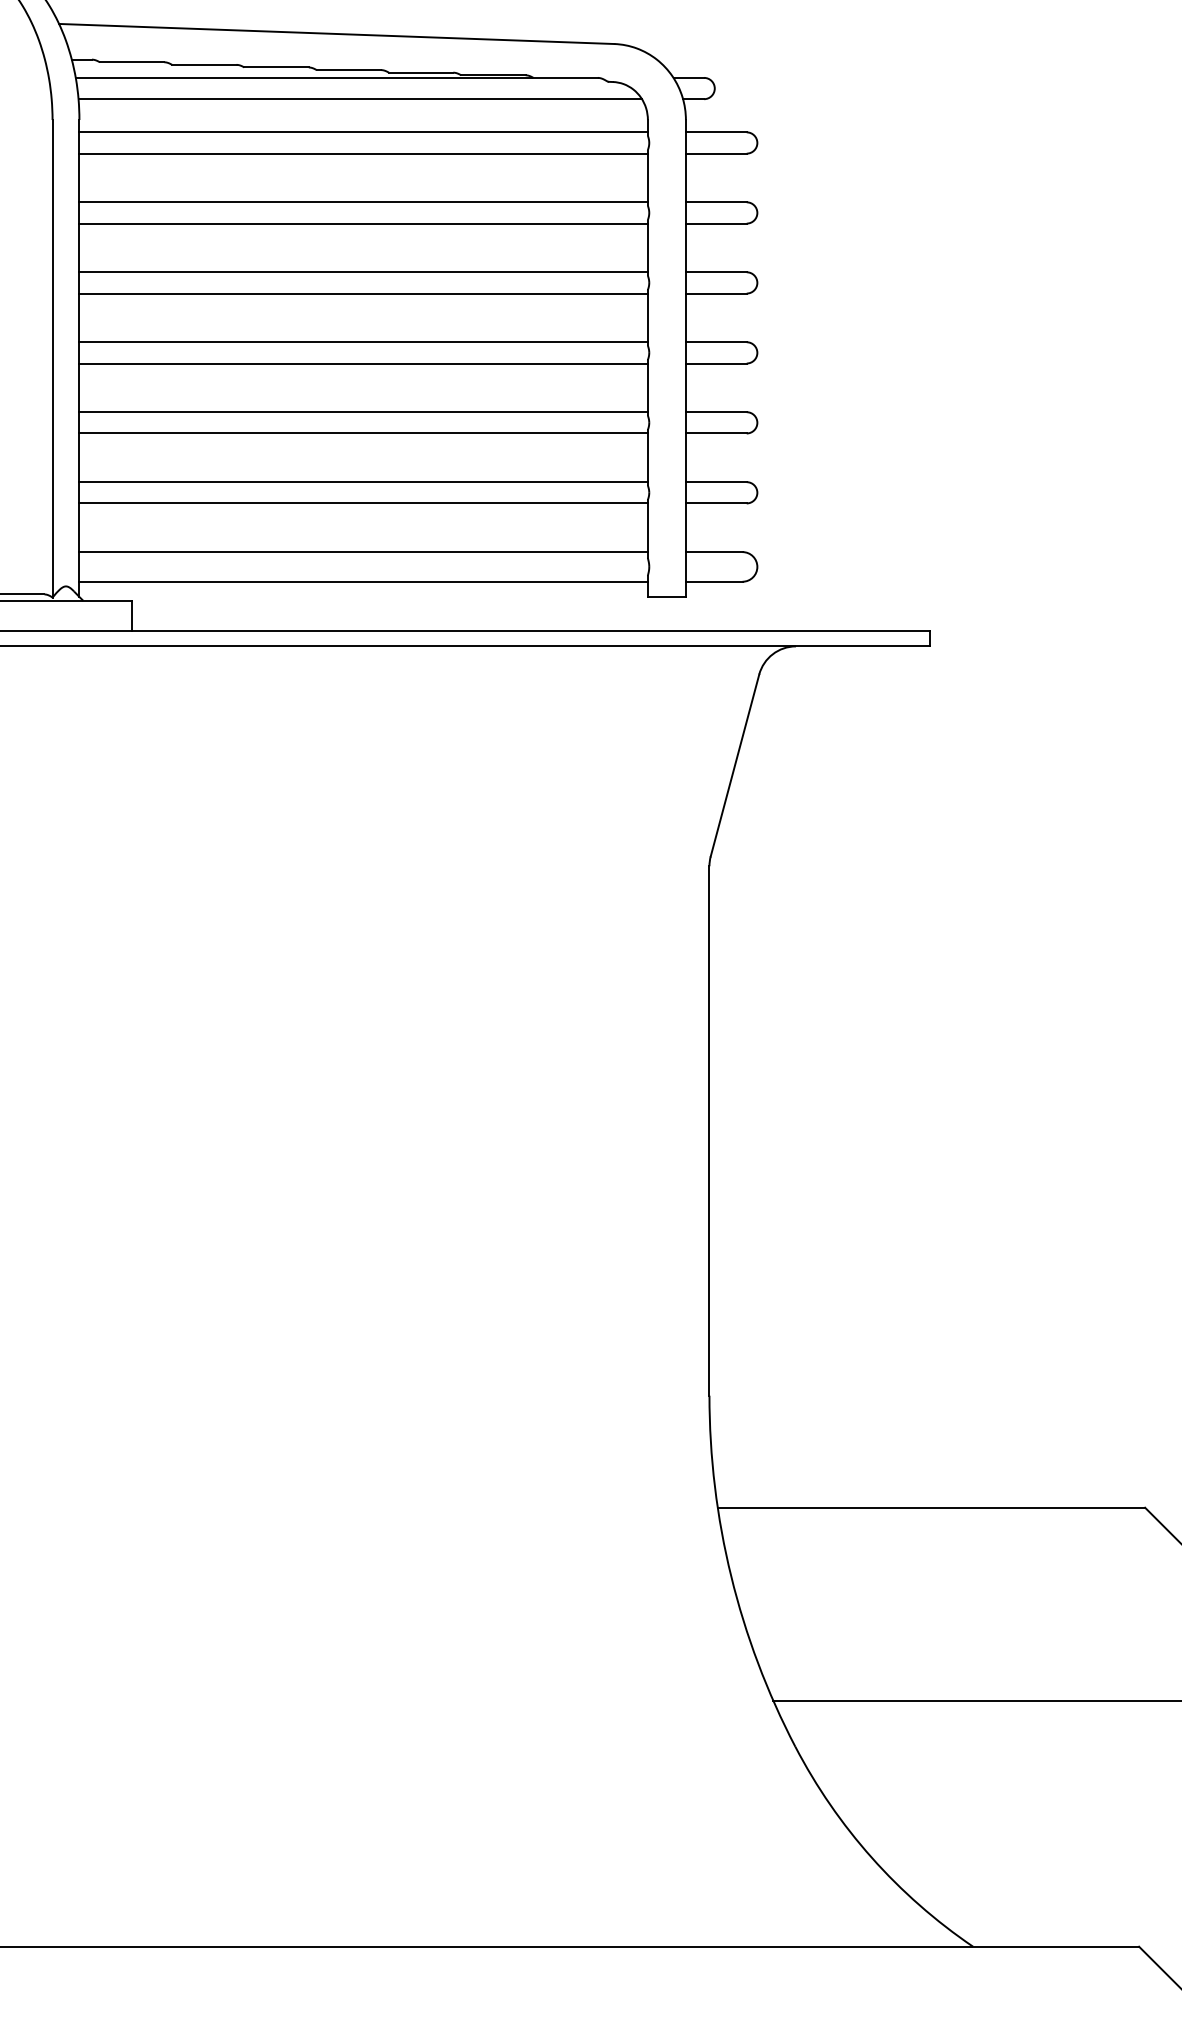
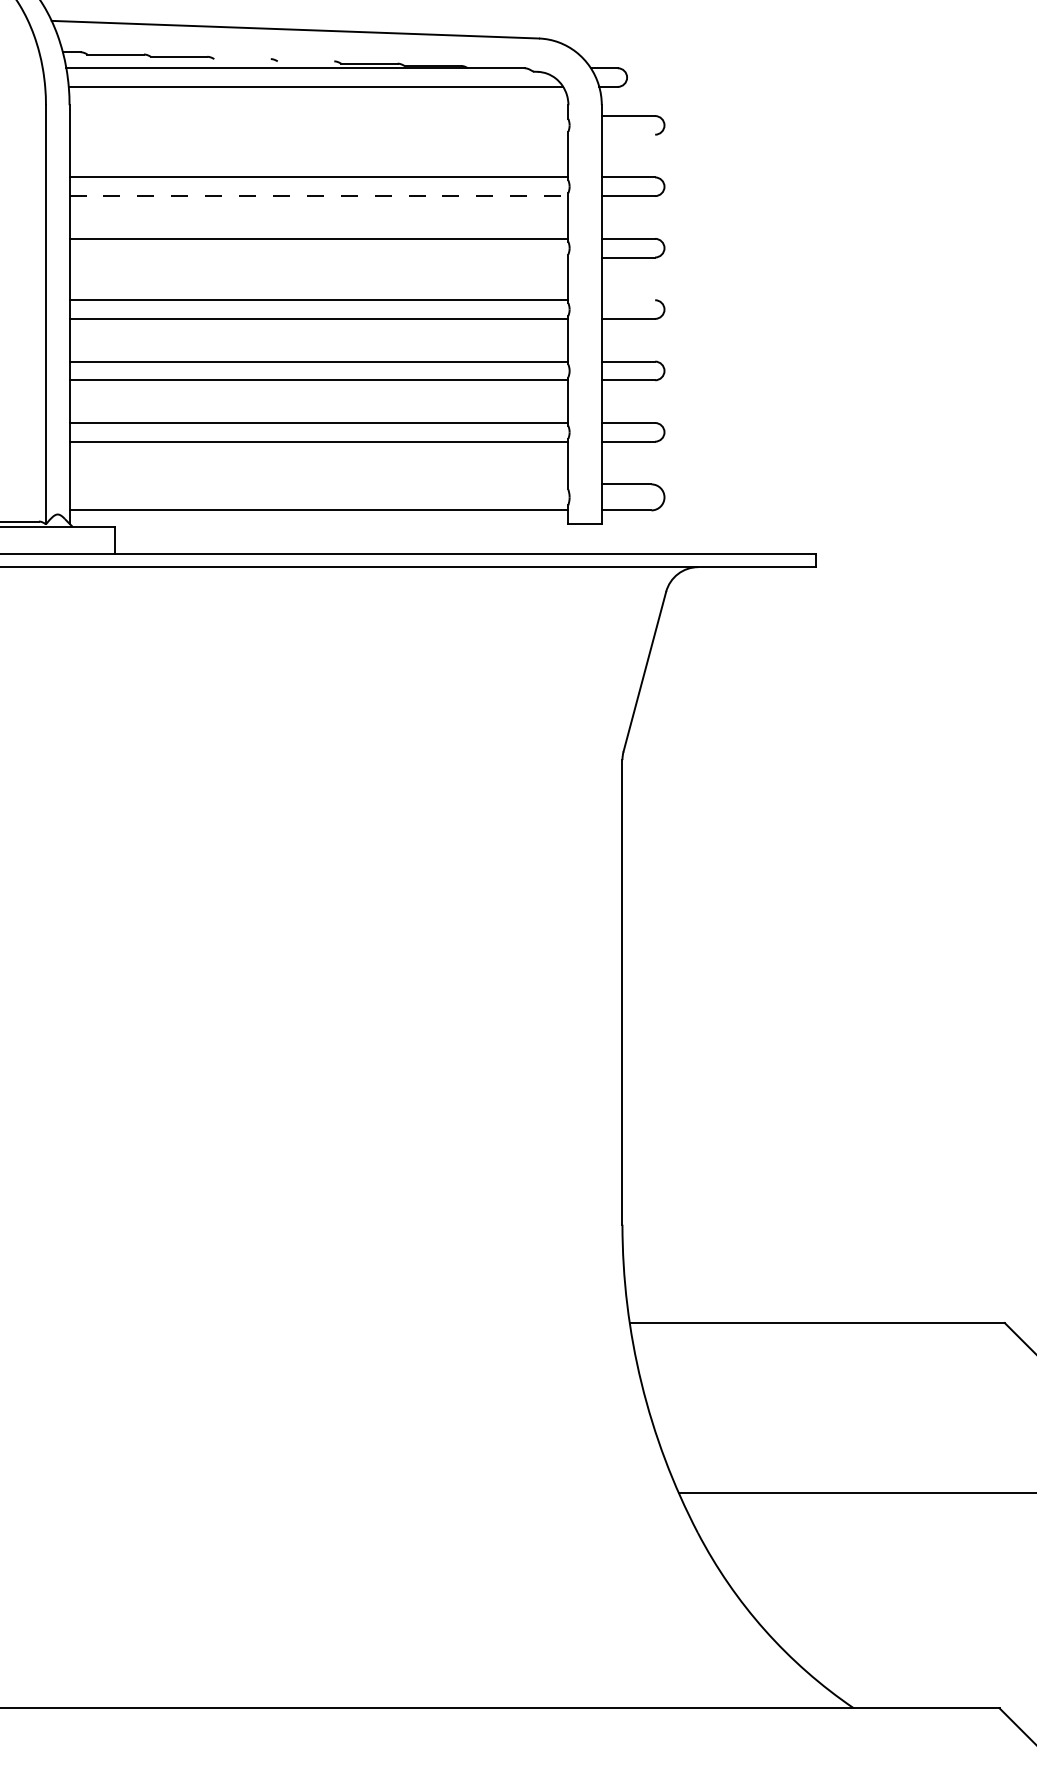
line: (276, 67) -> (242, 59), removed
line: (348, 70) -> (305, 61), removed
line: (363, 132) -> (318, 116), removed
line: (363, 153) -> (318, 134), removed
line: (716, 153) -> (628, 134), removed
line: (364, 224) -> (319, 196), solid -> dashed
line: (363, 293) -> (318, 257), removed
line: (716, 342) -> (628, 300), removed
line: (363, 552) -> (318, 484), removed

